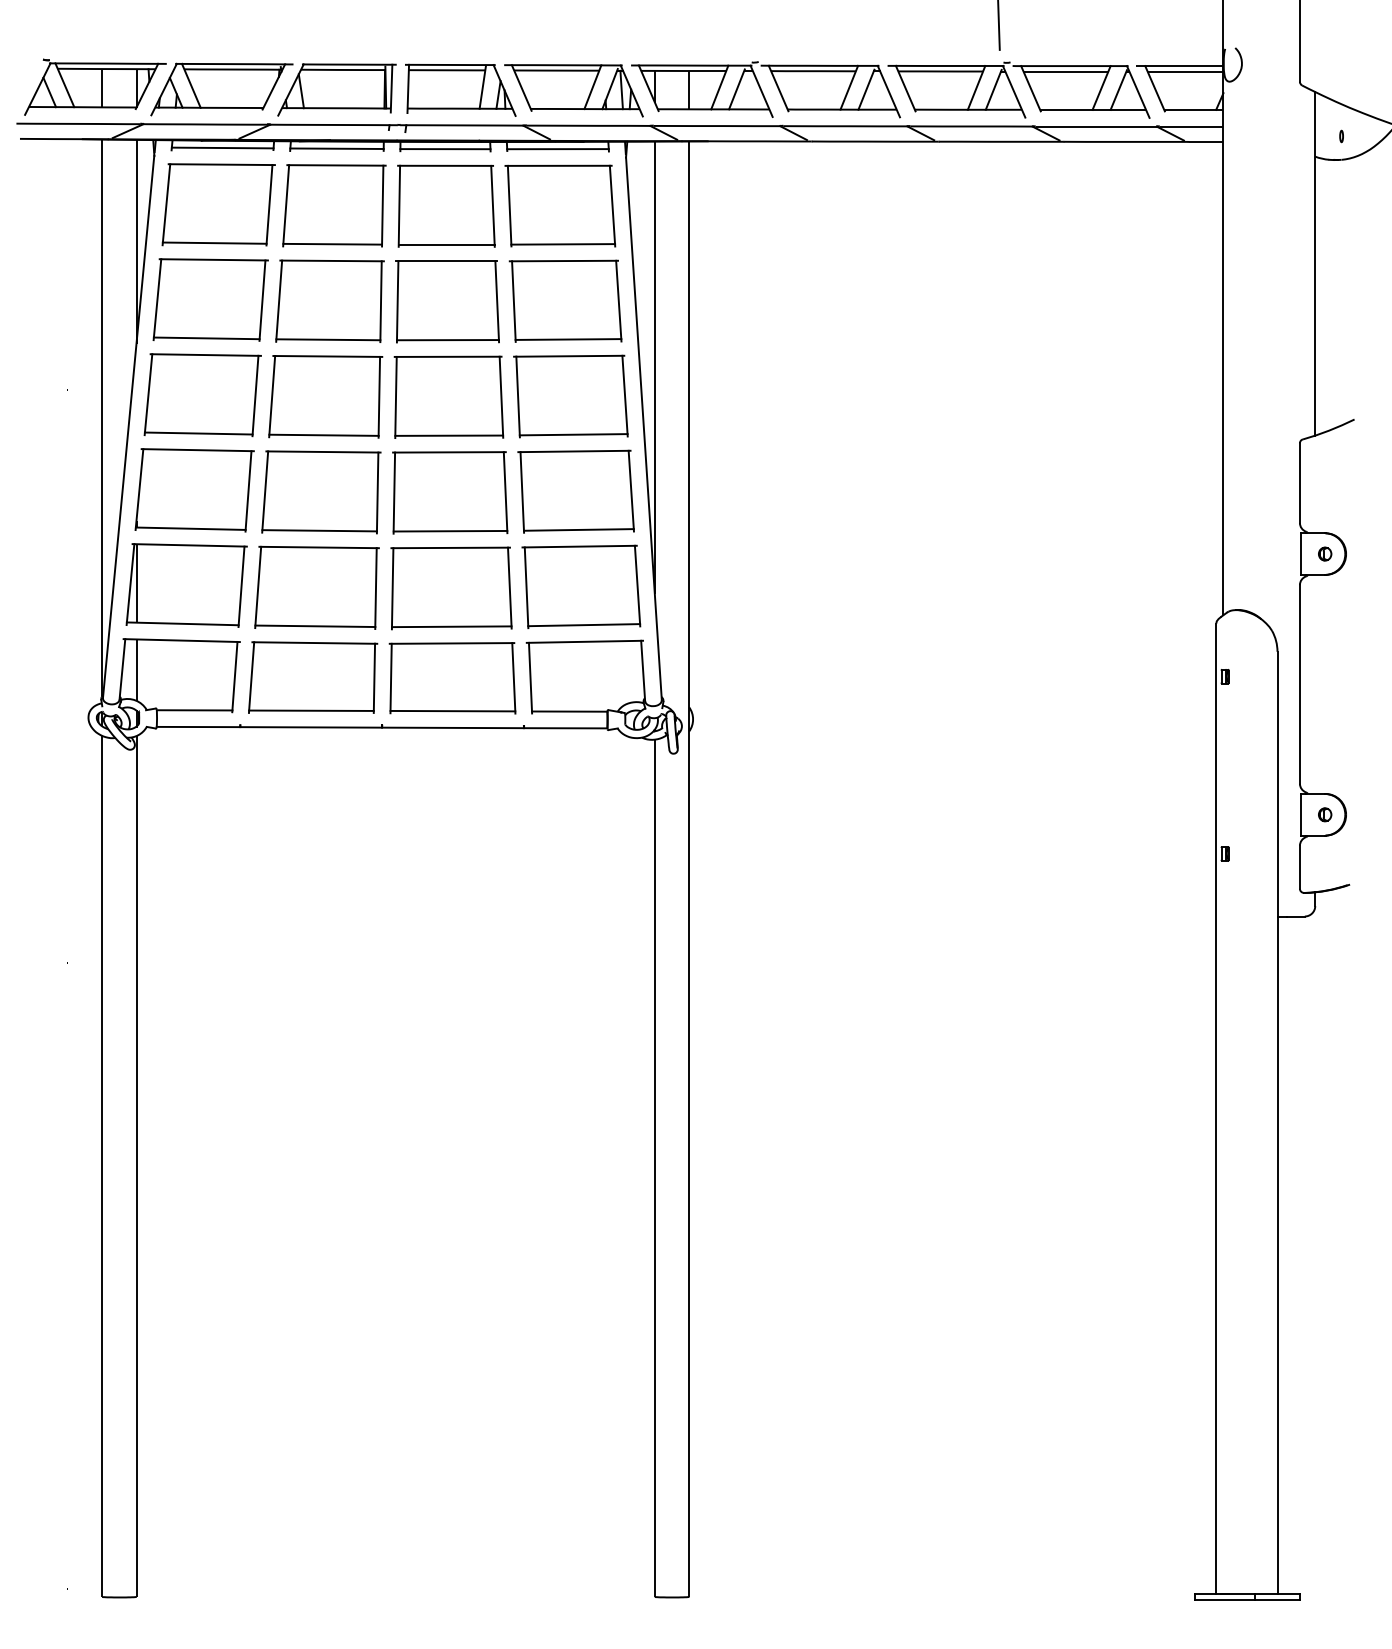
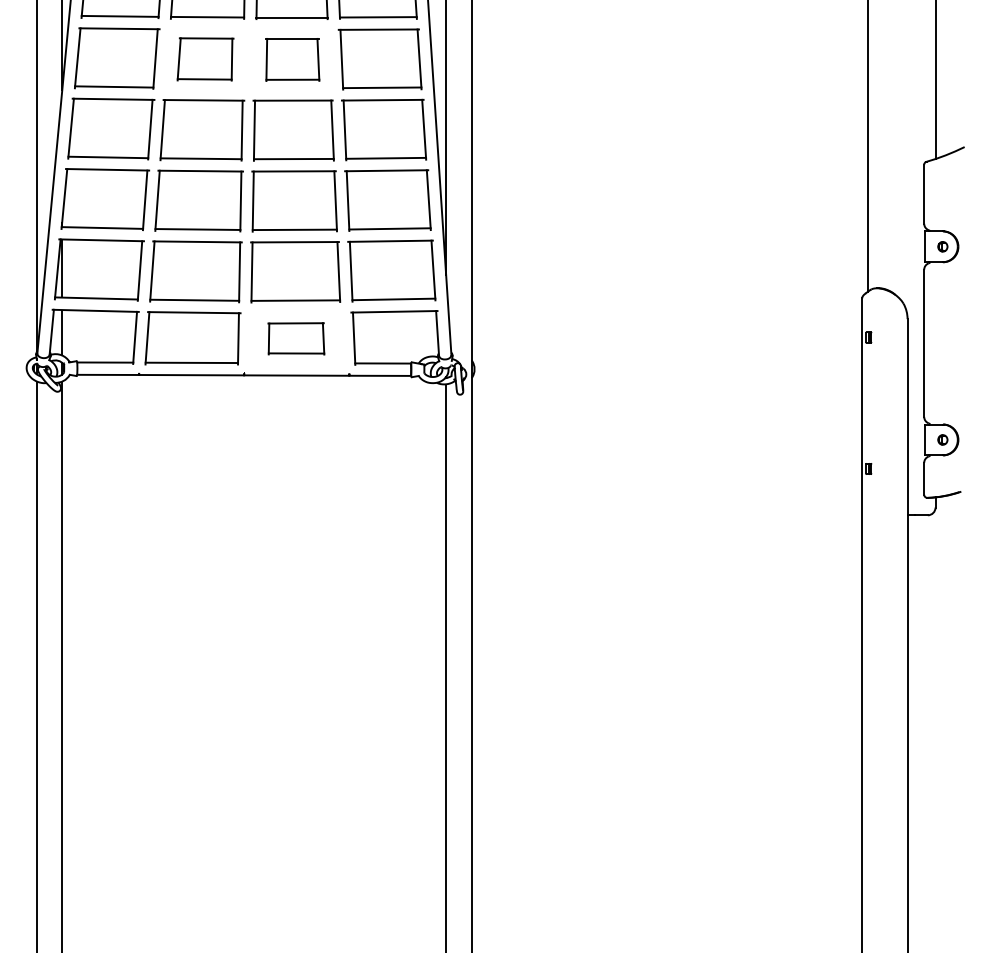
part: (329, 300) -> (205, 58), size x0.7
part: (447, 301) -> (292, 59), size x0.7
part: (452, 678) -> (296, 338), size x0.6

